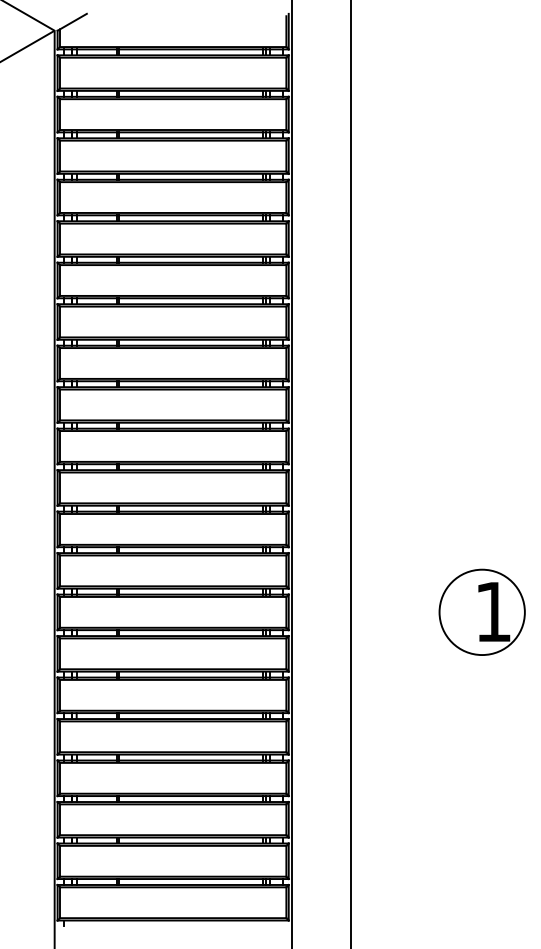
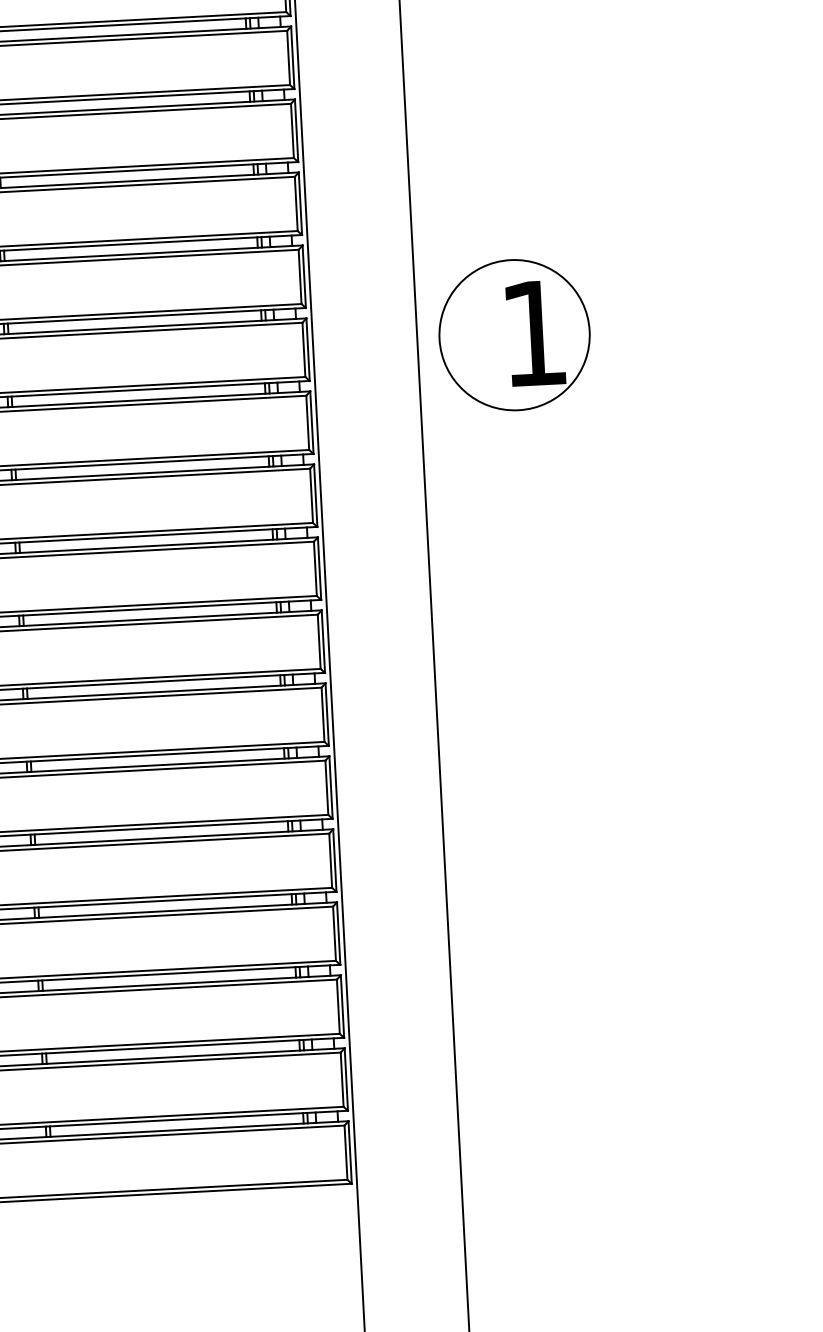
part: (481, 611) -> (513, 333), moved

